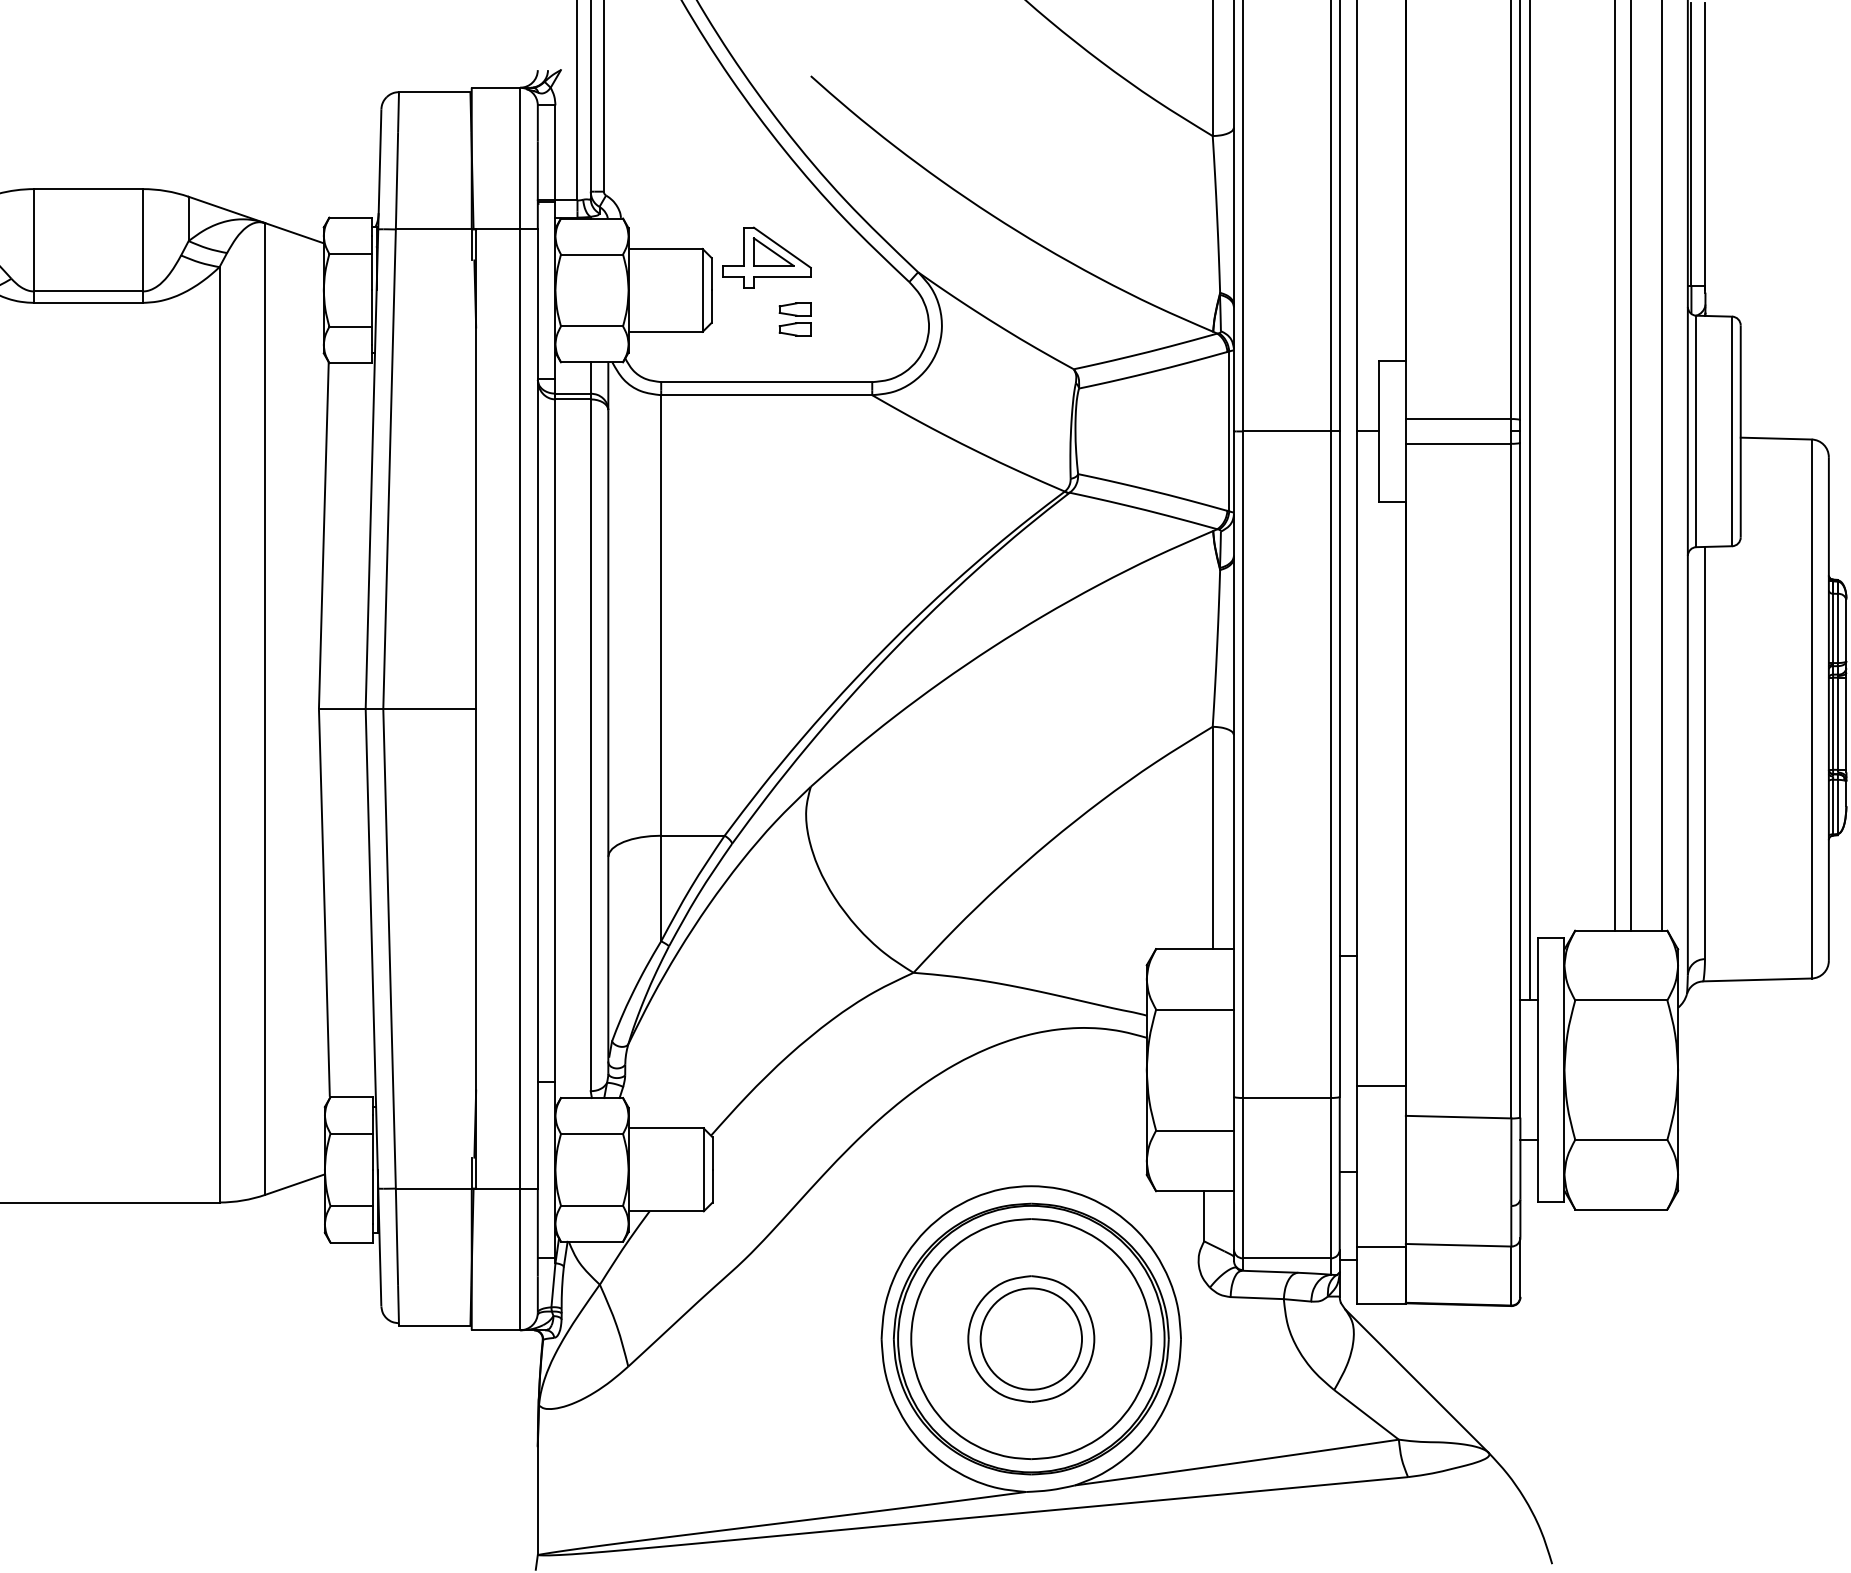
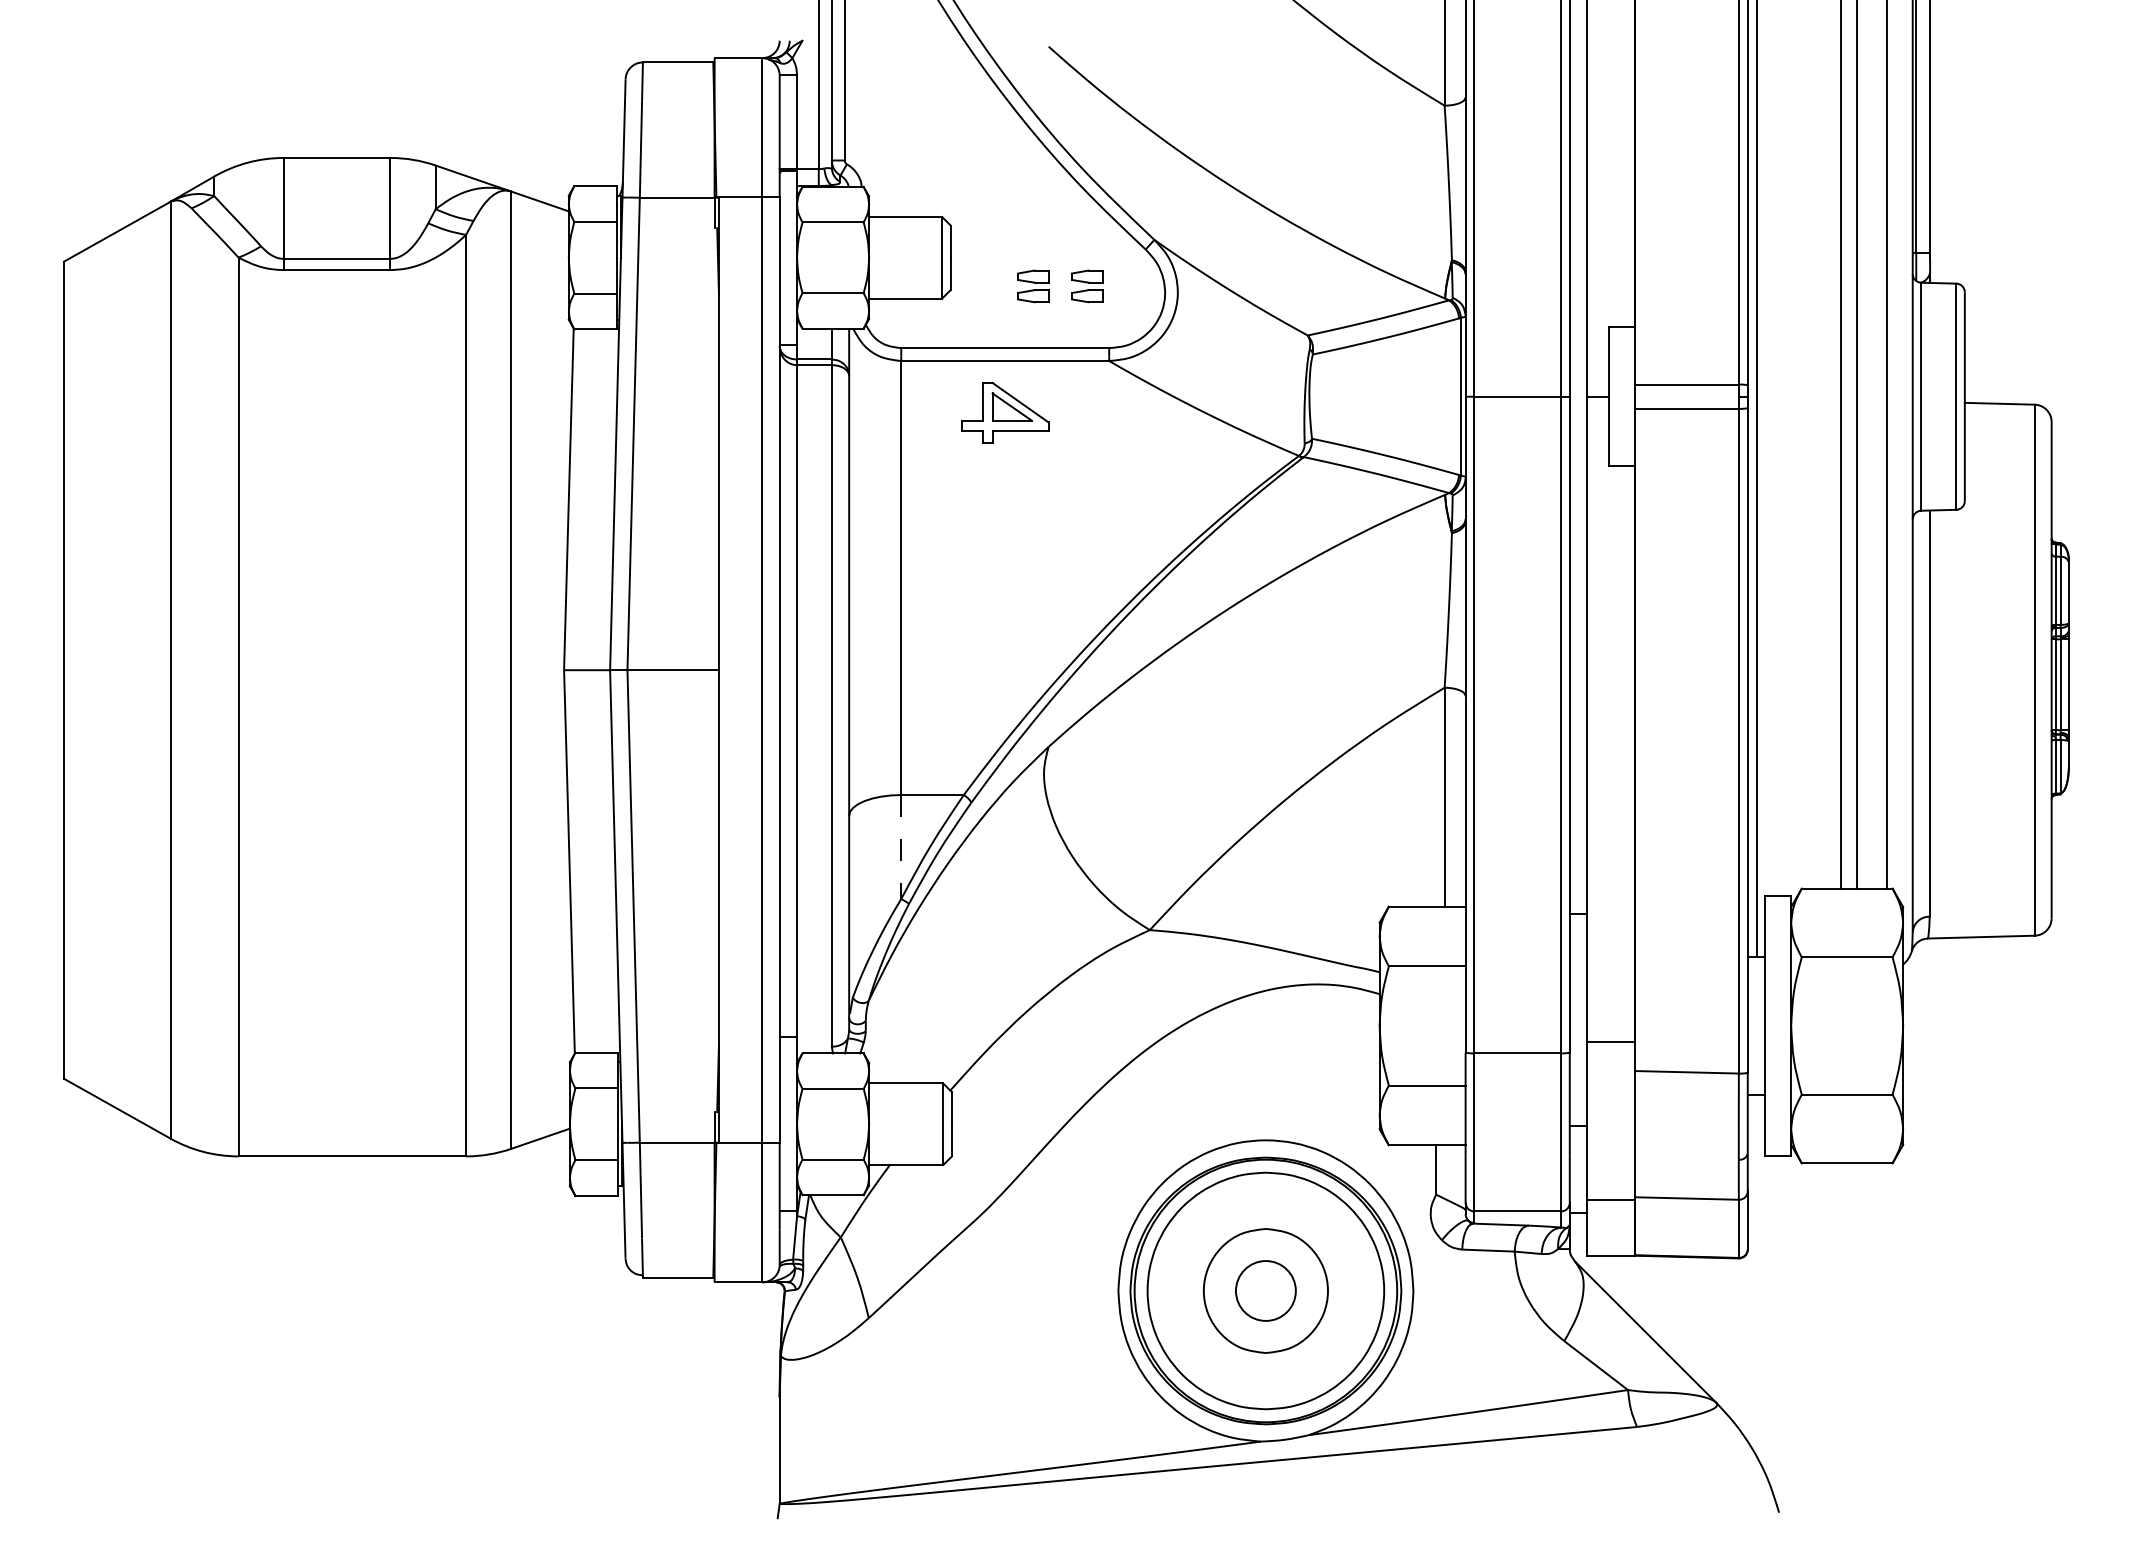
part: (767, 257) -> (1005, 412), moved
part: (850, 319) -> (1087, 286), added
line: (661, 888) -> (901, 847), solid -> dashed
circle: (1030, 1338) -> (1265, 1290), size x0.6

